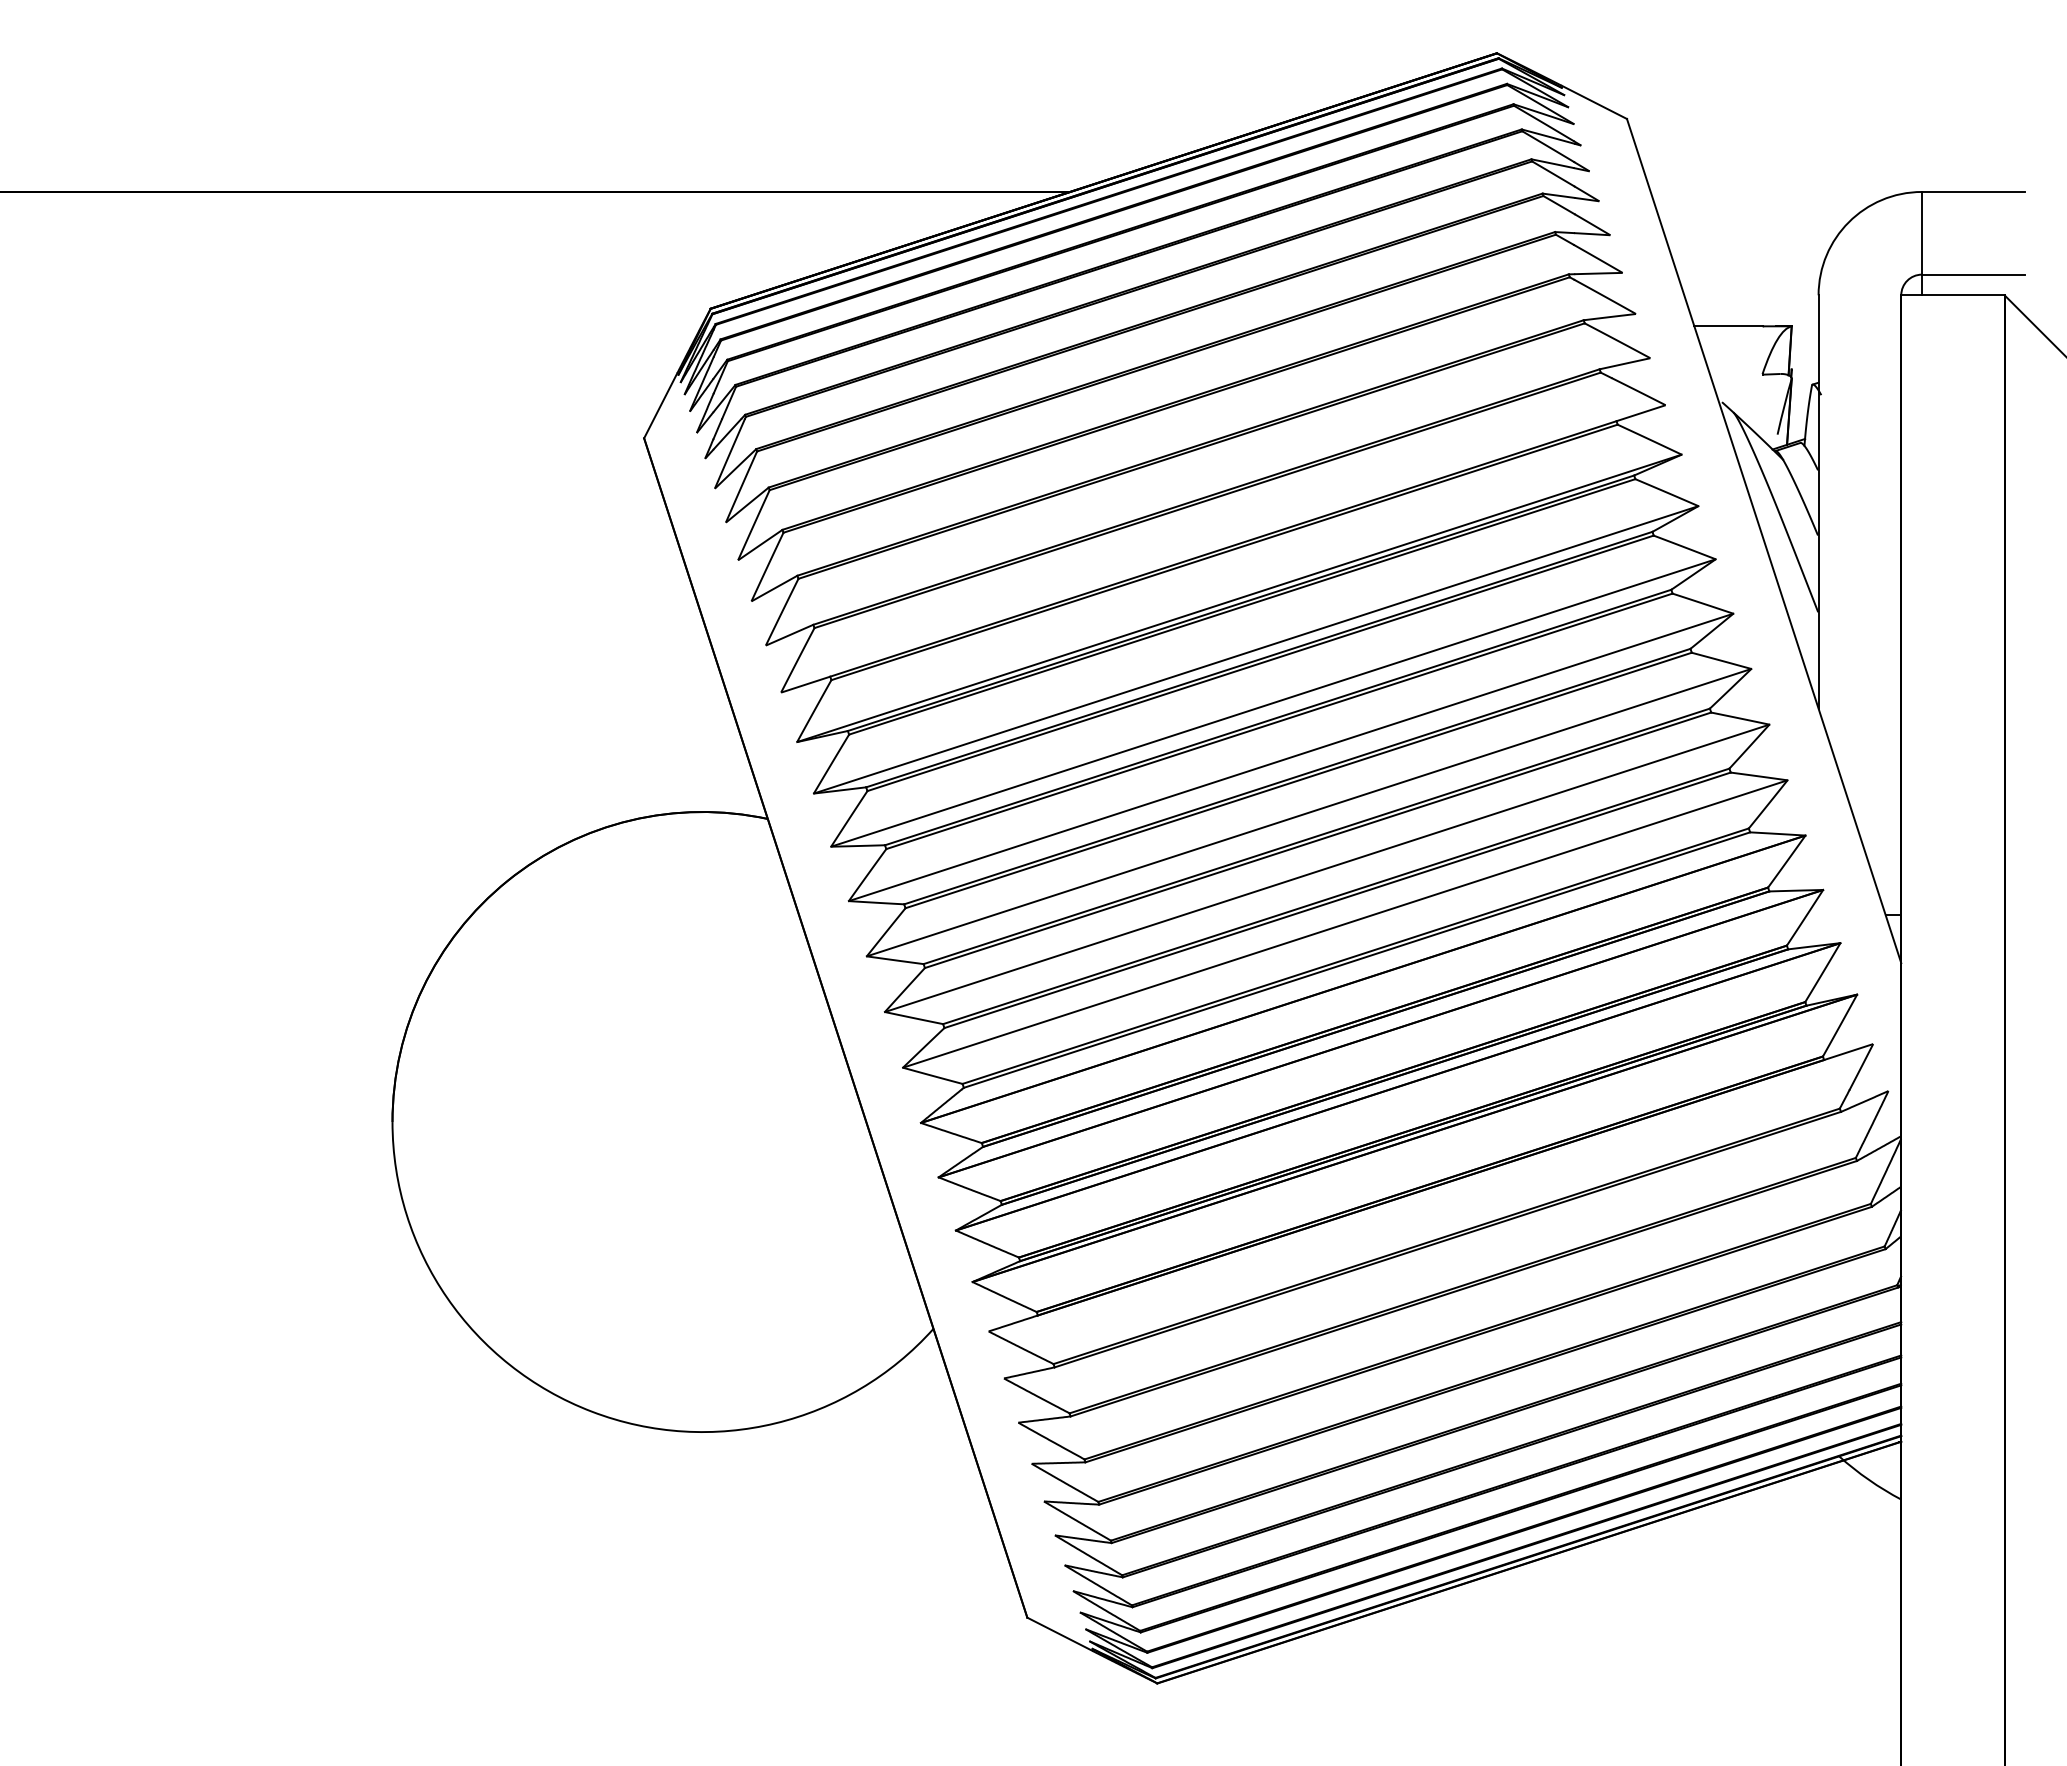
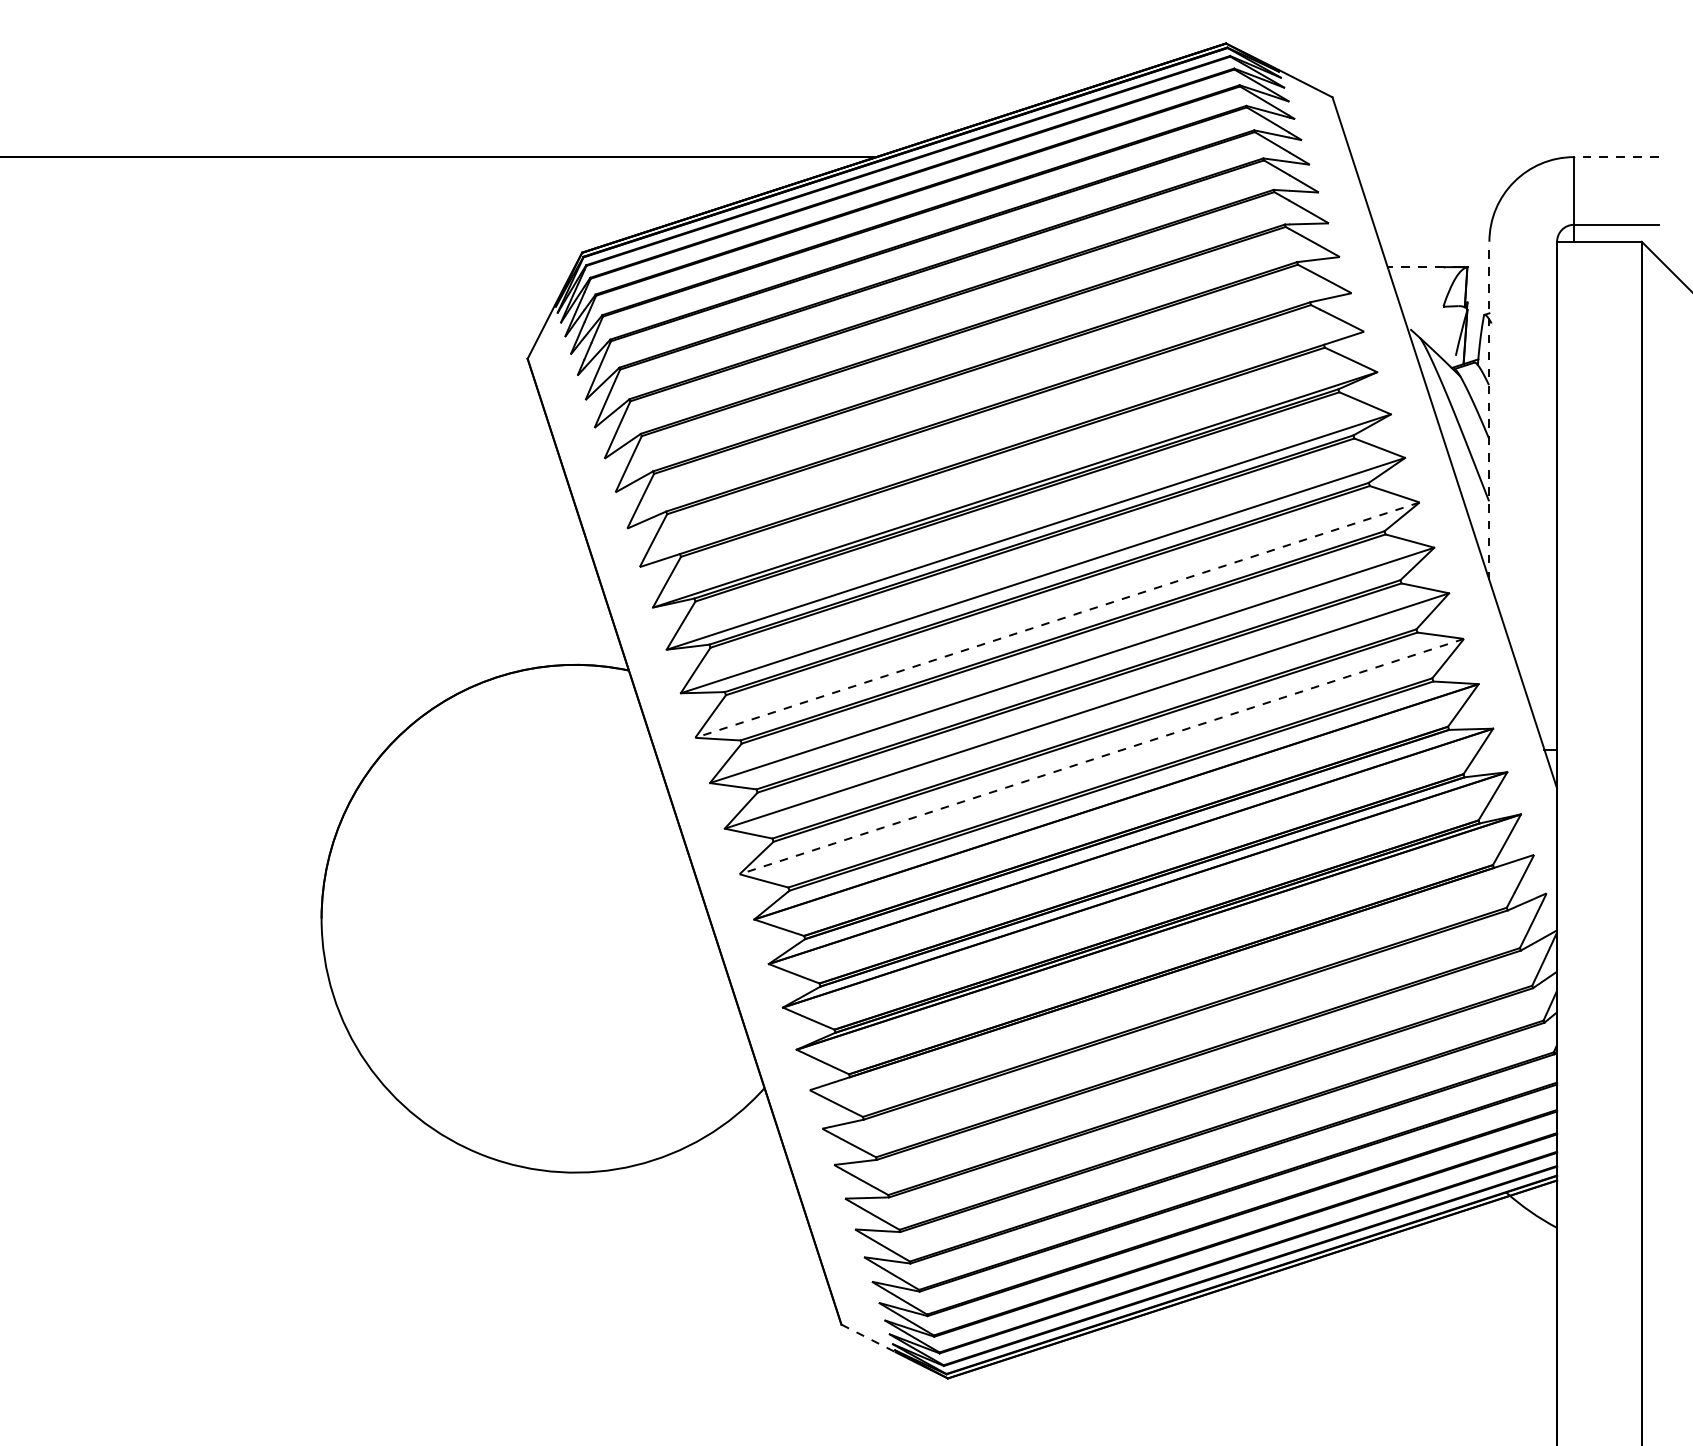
line: (1973, 191) -> (1616, 156), solid -> dashed
line: (1727, 326) -> (1414, 267), solid -> dashed
line: (1818, 502) -> (1489, 411), solid -> dashed
line: (1290, 757) -> (1056, 620), solid -> dashed
line: (1344, 924) -> (1101, 756), solid -> dashed
line: (1059, 1634) -> (867, 1338), solid -> dashed

